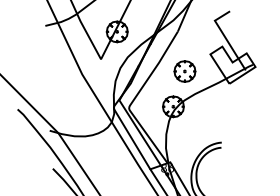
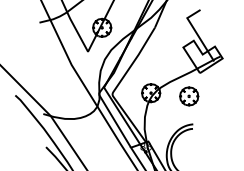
part: (185, 71) -> (189, 96), moved

